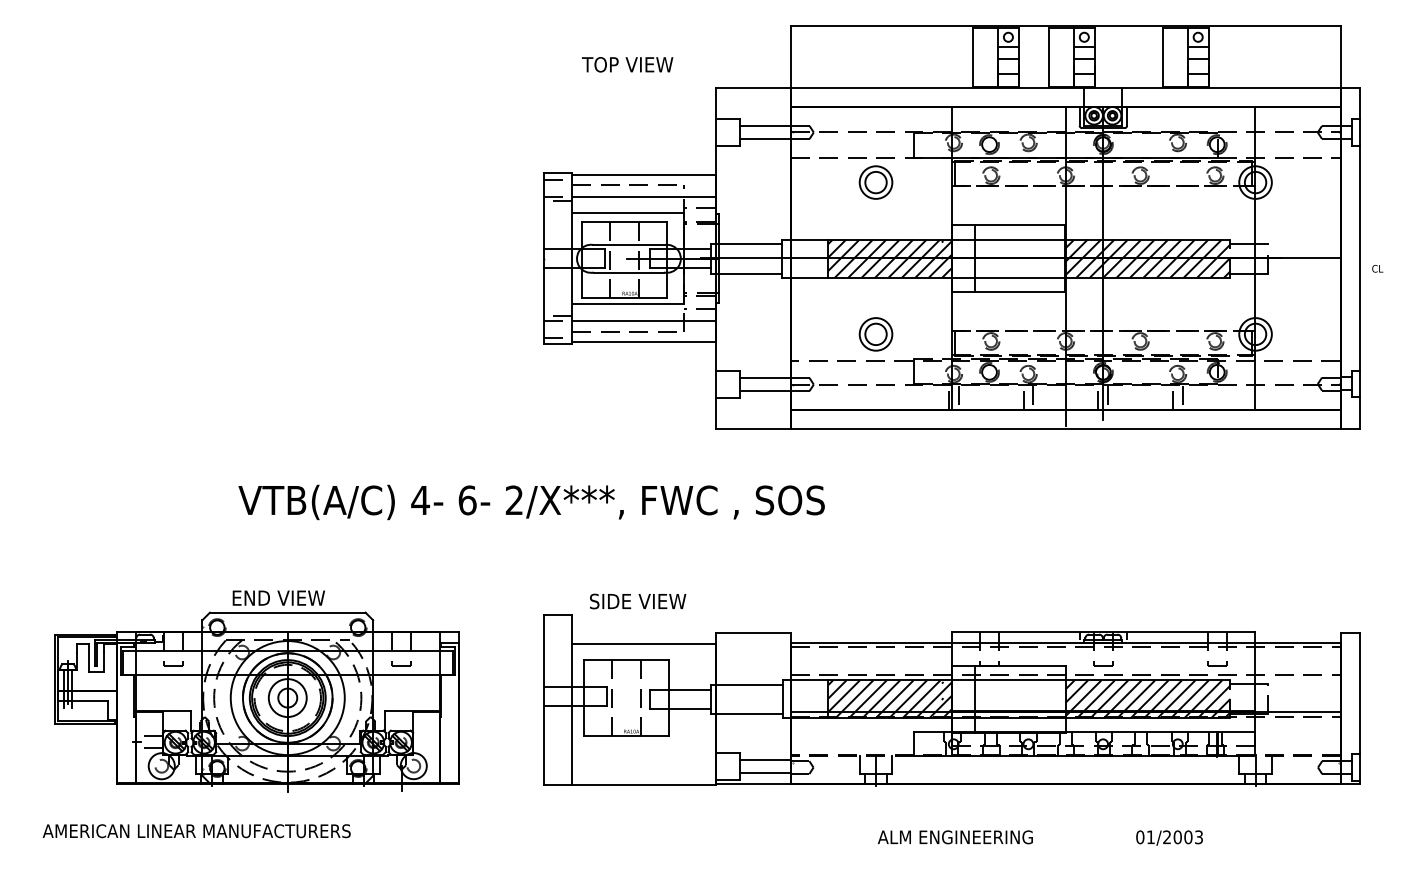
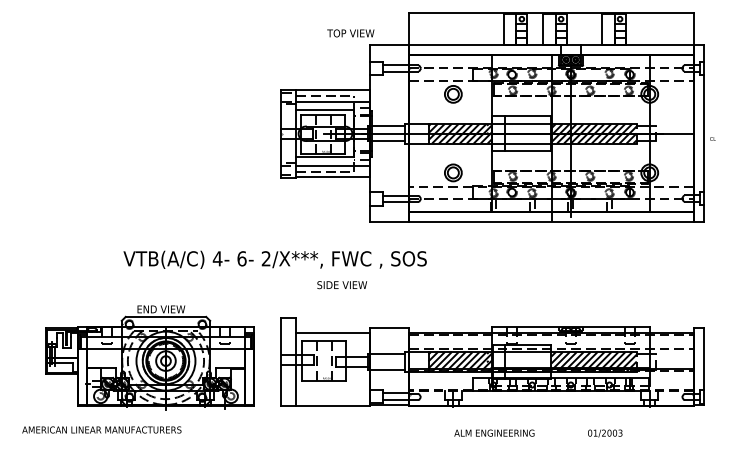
text: (626, 64) -> (350, 33), moved
text: (636, 602) -> (341, 285), moved
part: (255, 691) -> (149, 357), moved

